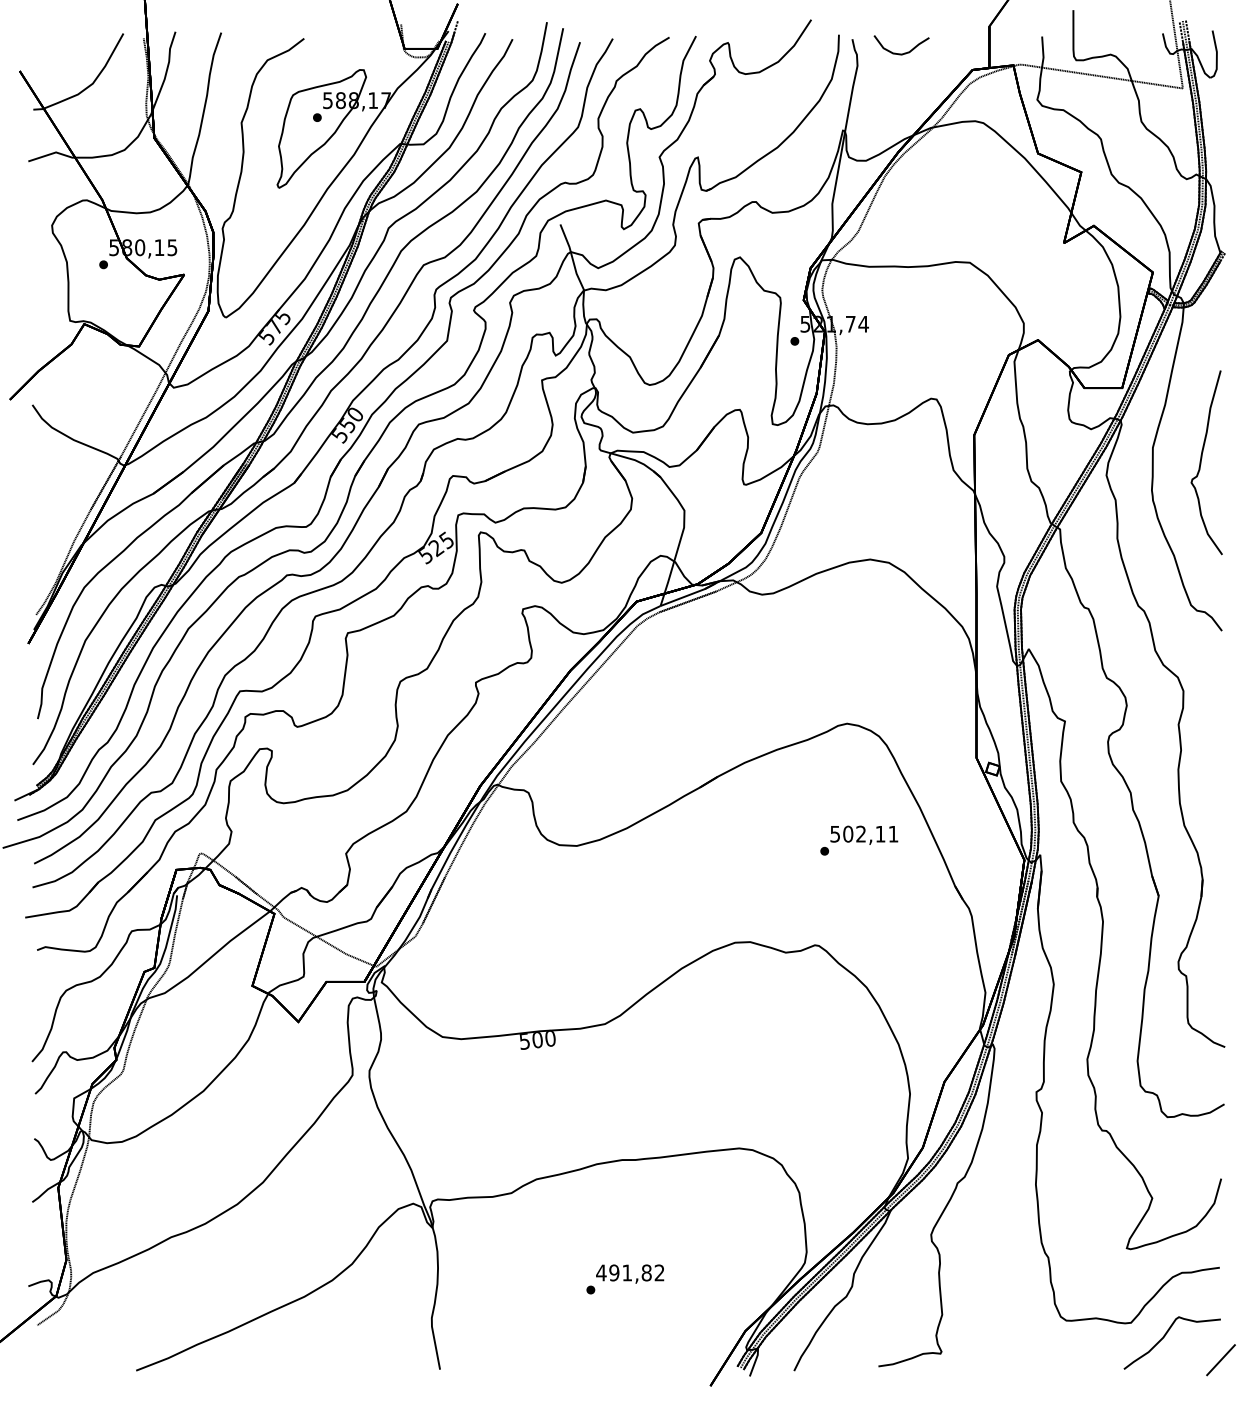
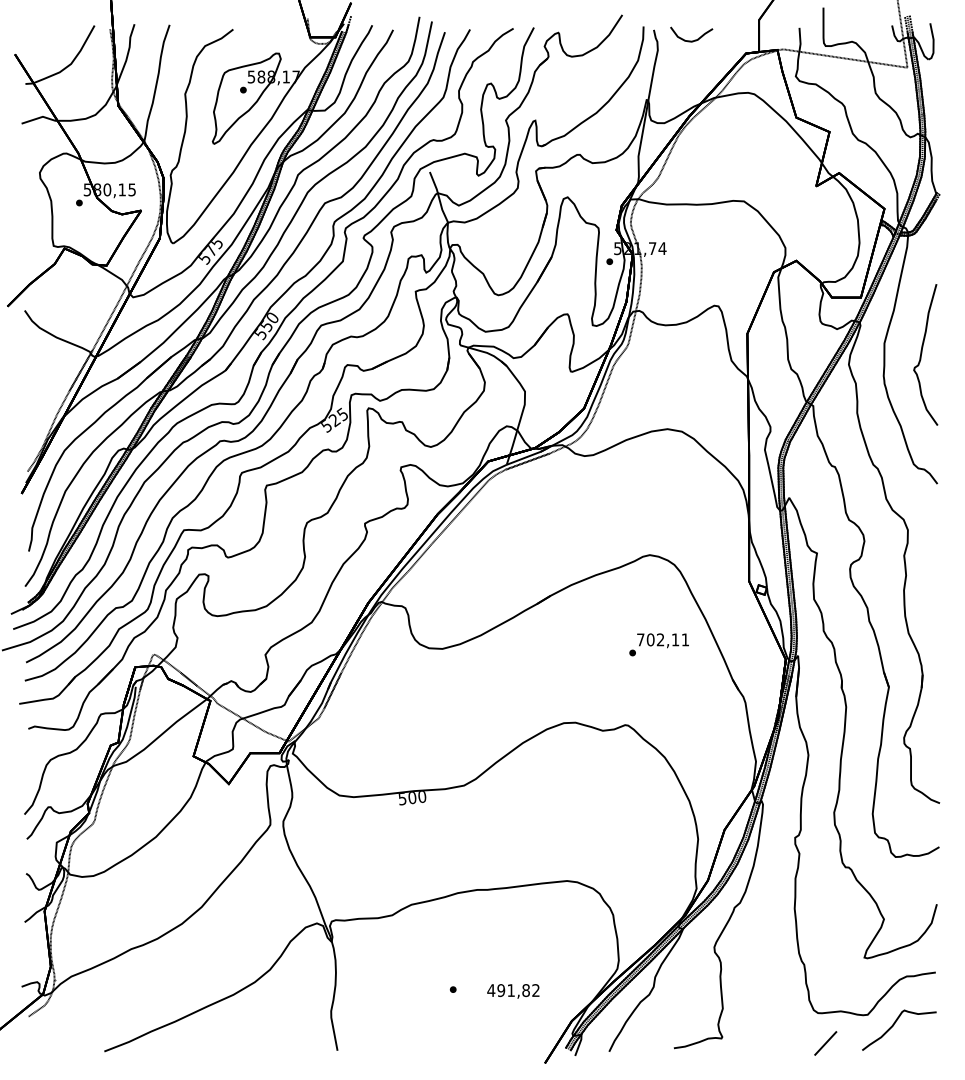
text: (834, 833) -> (640, 639), 502,11 -> 702,11
text: (630, 1274) -> (513, 991), moved
line: (1220, 1360) -> (825, 1043), moved

